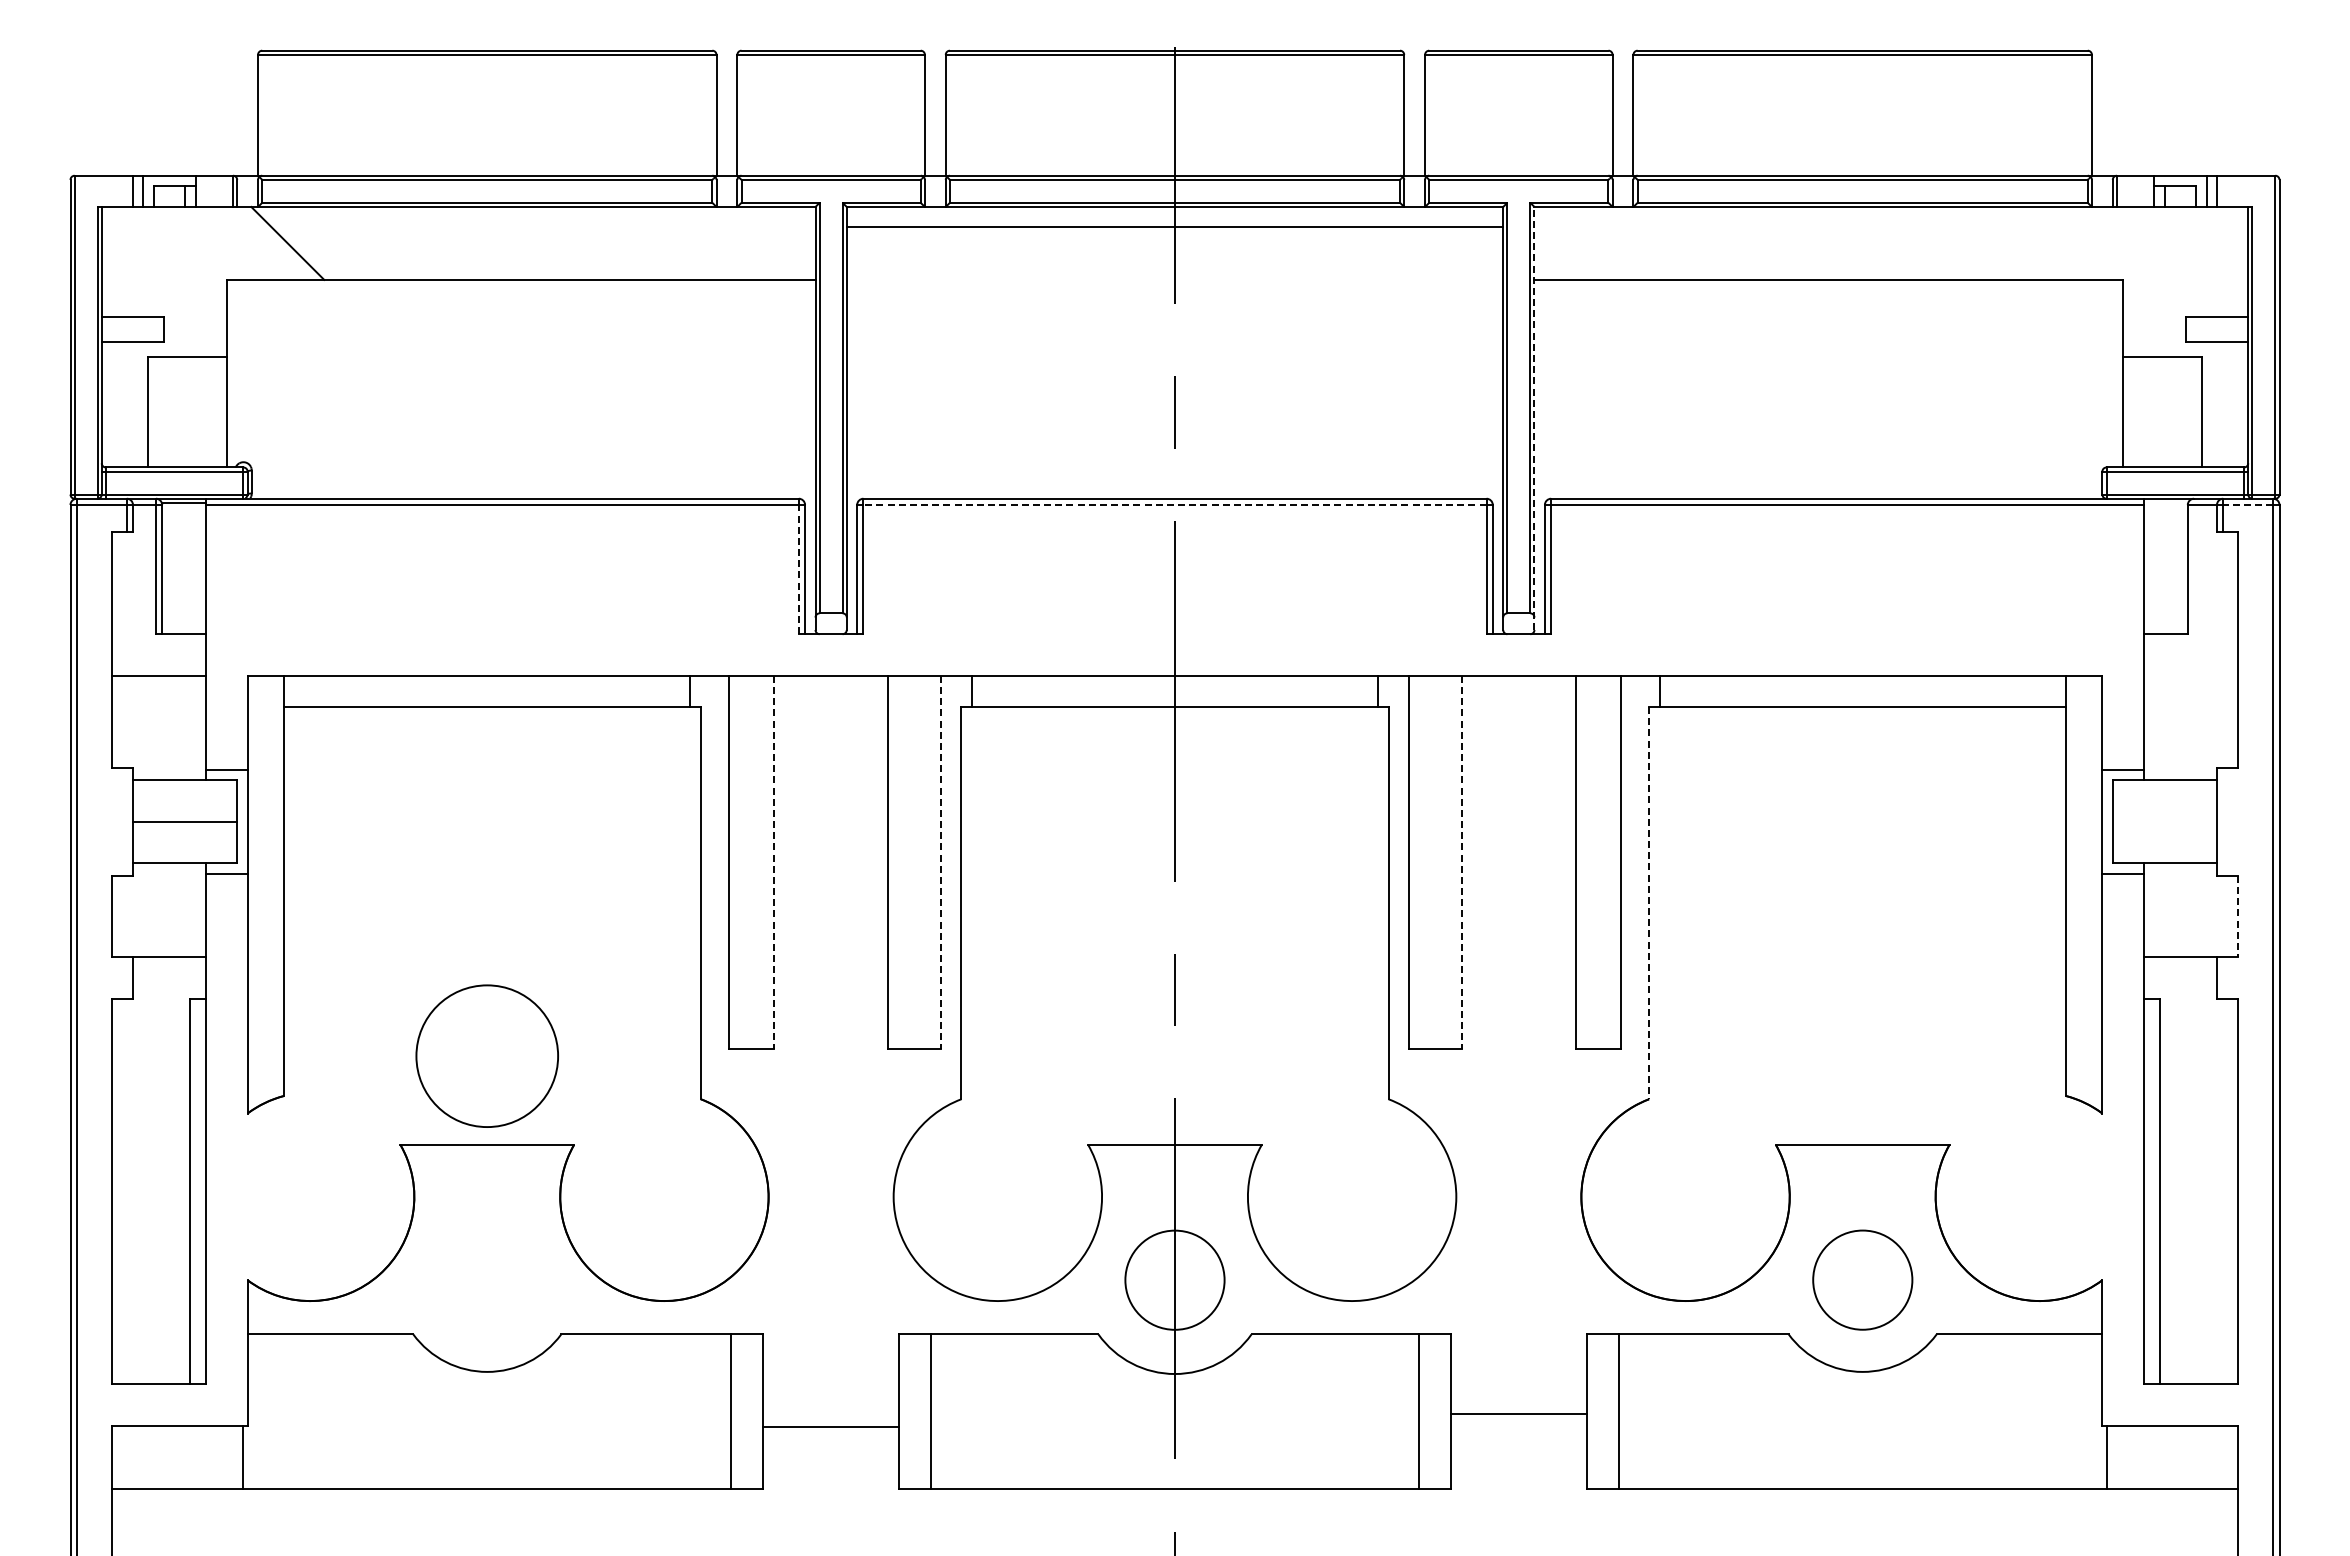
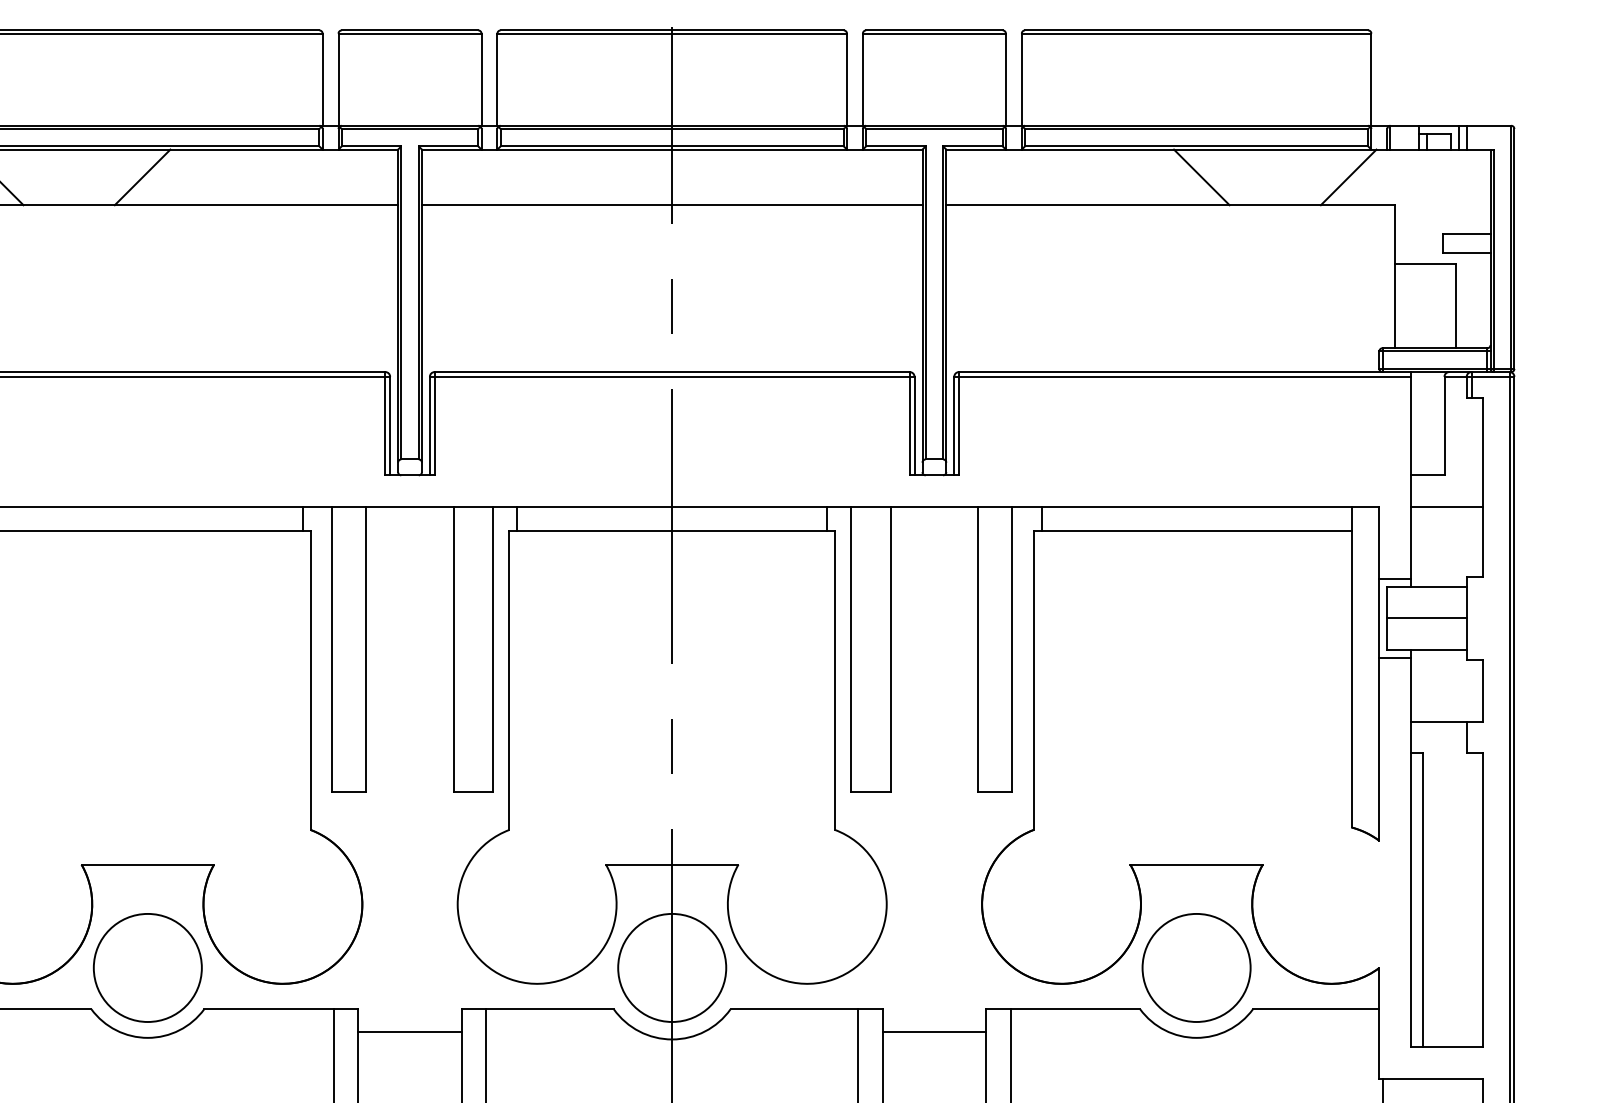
line: (1174, 226) -> (671, 204), moved
line: (479, 242) -> (141, 176), added
line: (1869, 242) -> (1201, 176), added
line: (2061, 242) -> (1348, 176), added
line: (1534, 418) -> (946, 310), dashed -> solid
line: (1174, 505) -> (671, 377), dashed -> solid
line: (2247, 505) -> (1490, 377), dashed -> solid
line: (798, 569) -> (385, 426), dashed -> solid
line: (2190, 675) -> (1446, 506), added
line: (2164, 821) -> (1426, 618), added
line: (773, 862) -> (366, 649), dashed -> solid
line: (940, 862) -> (493, 649), dashed -> solid
line: (1461, 862) -> (890, 649), dashed -> solid
line: (1649, 903) -> (1034, 680), dashed -> solid
line: (2237, 916) -> (1482, 690), dashed -> solid
circle: (486, 1055) -> (147, 967), moved
circle: (1862, 1279) -> (1196, 967), size x1.43
circle: (1174, 1280) -> (671, 968), size x1.43
line: (1518, 1413) -> (934, 1031), moved
line: (830, 1426) -> (409, 1031), moved

